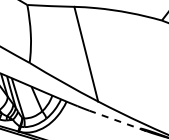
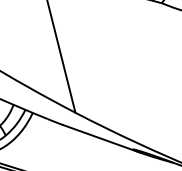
line: (117, 120) -> (101, 138), dashed -> solid

